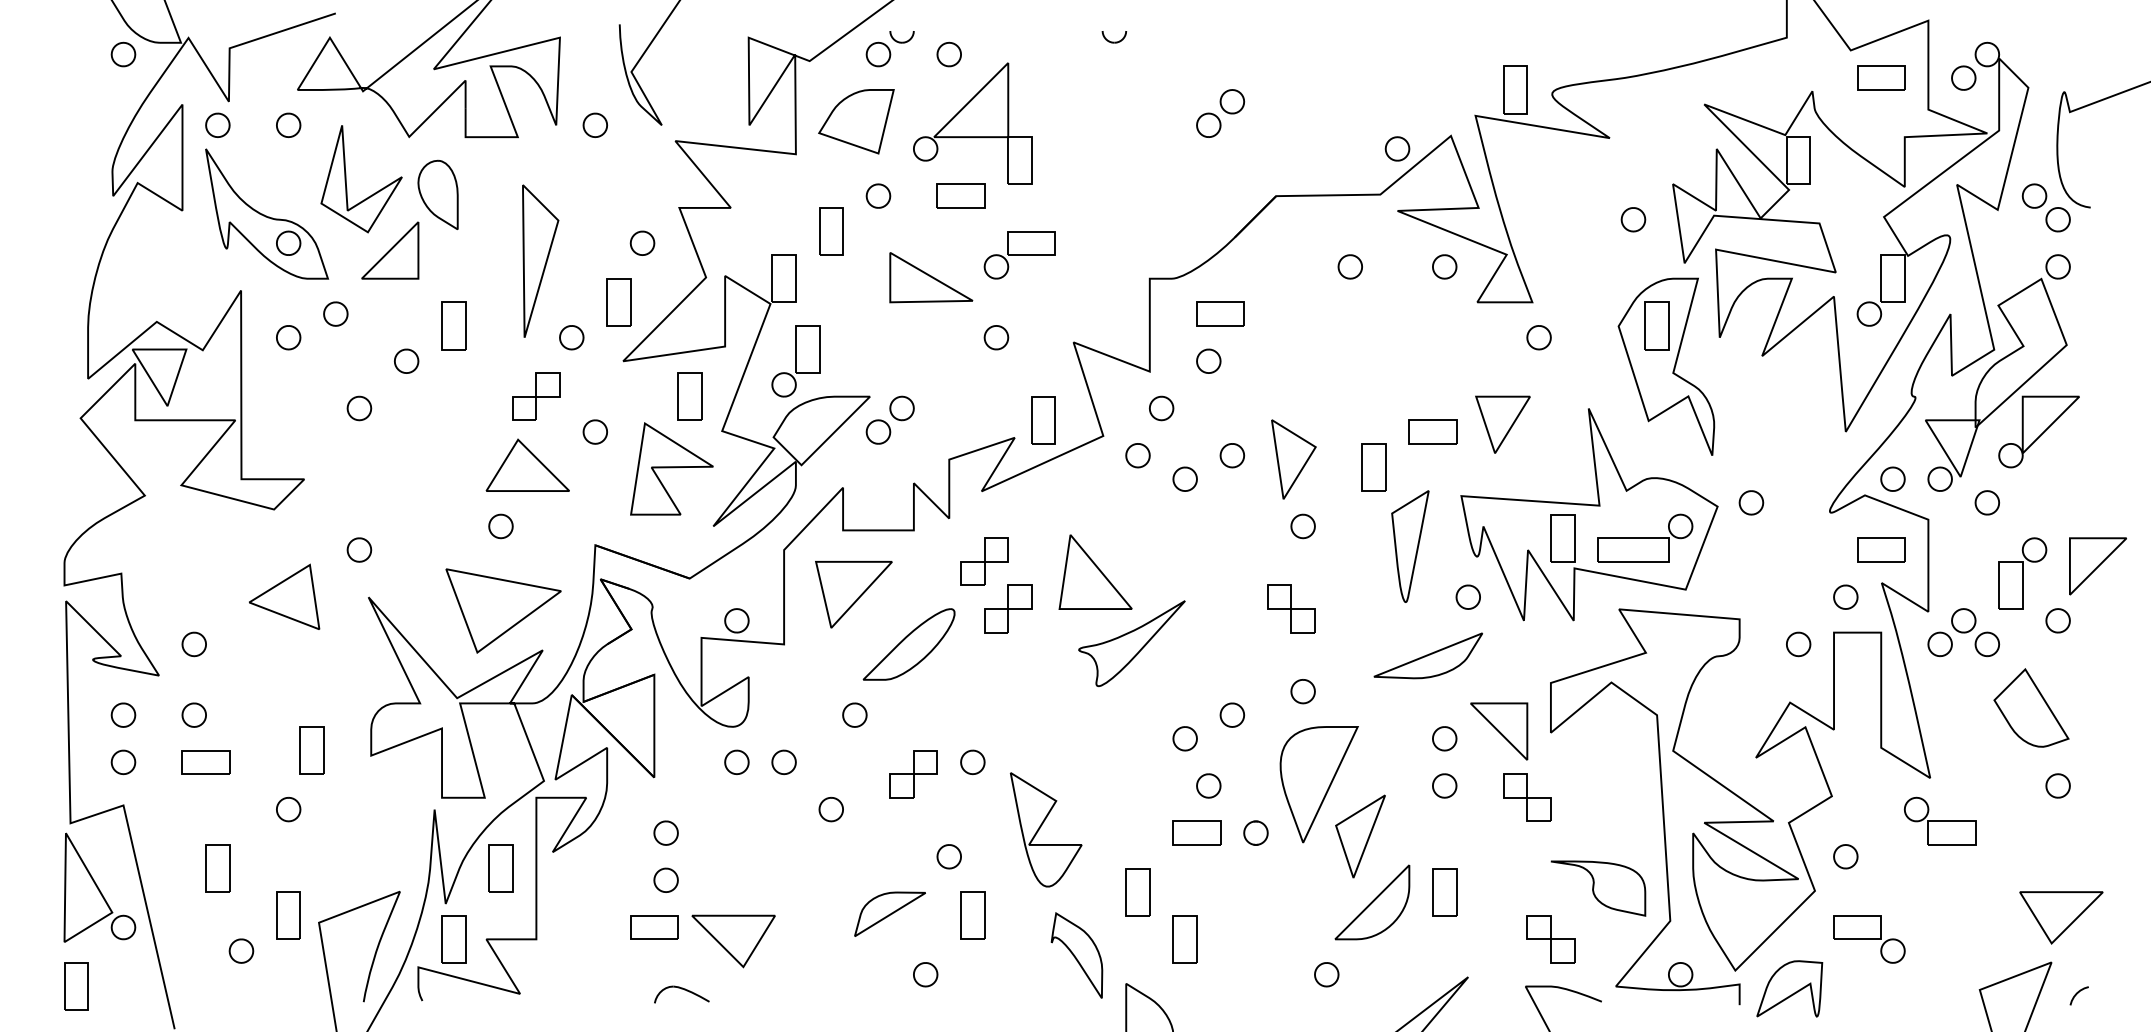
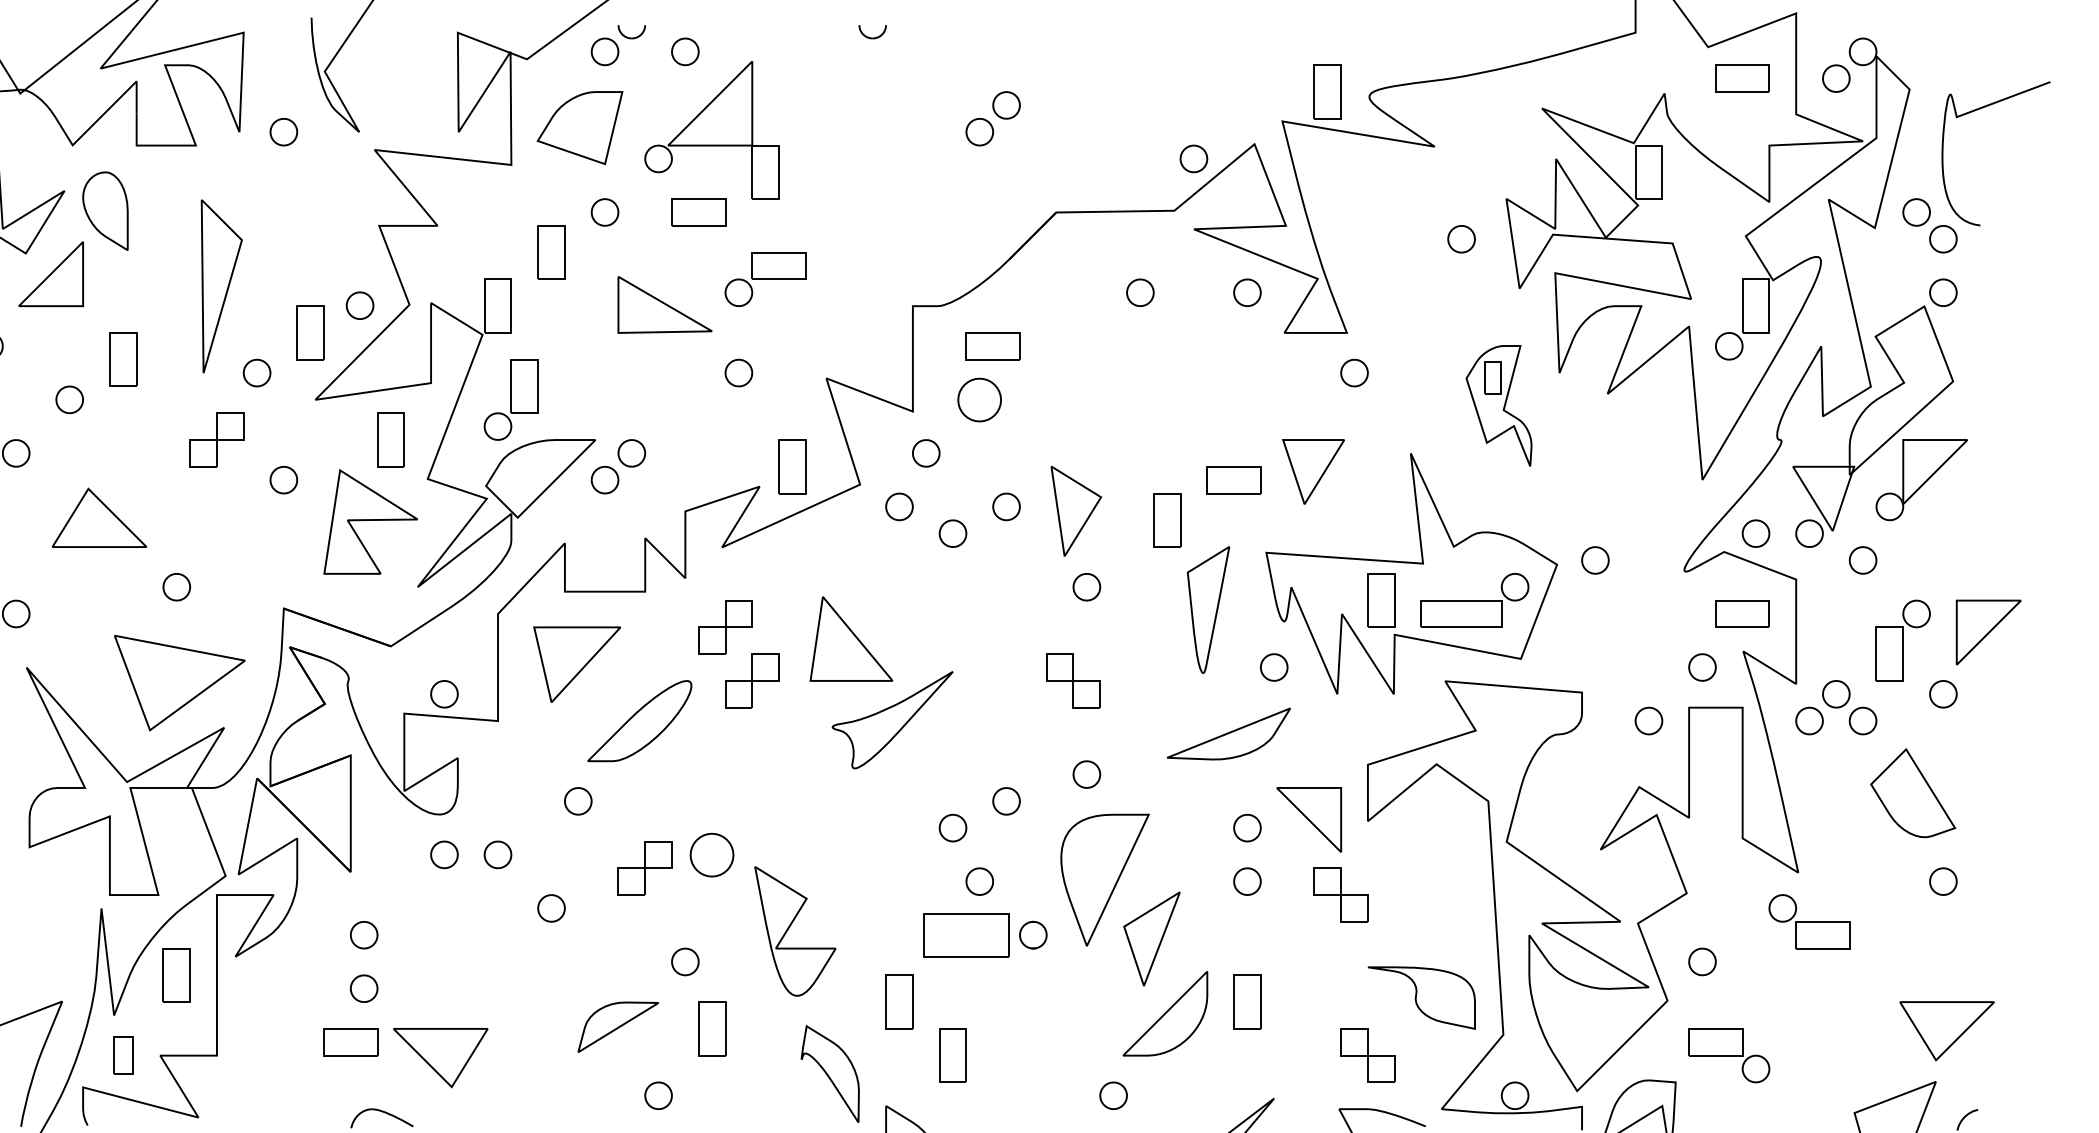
part: (642, 242) -> (360, 304), moved
part: (1208, 360) -> (979, 398), size x1.6
part: (1666, 366) -> (1499, 405), size x0.6
part: (527, 464) -> (99, 516), moved
part: (972, 761) -> (711, 853), size x1.6
part: (1196, 832) -> (965, 934), size x1.6
part: (453, 939) -> (122, 1055), size x0.7

